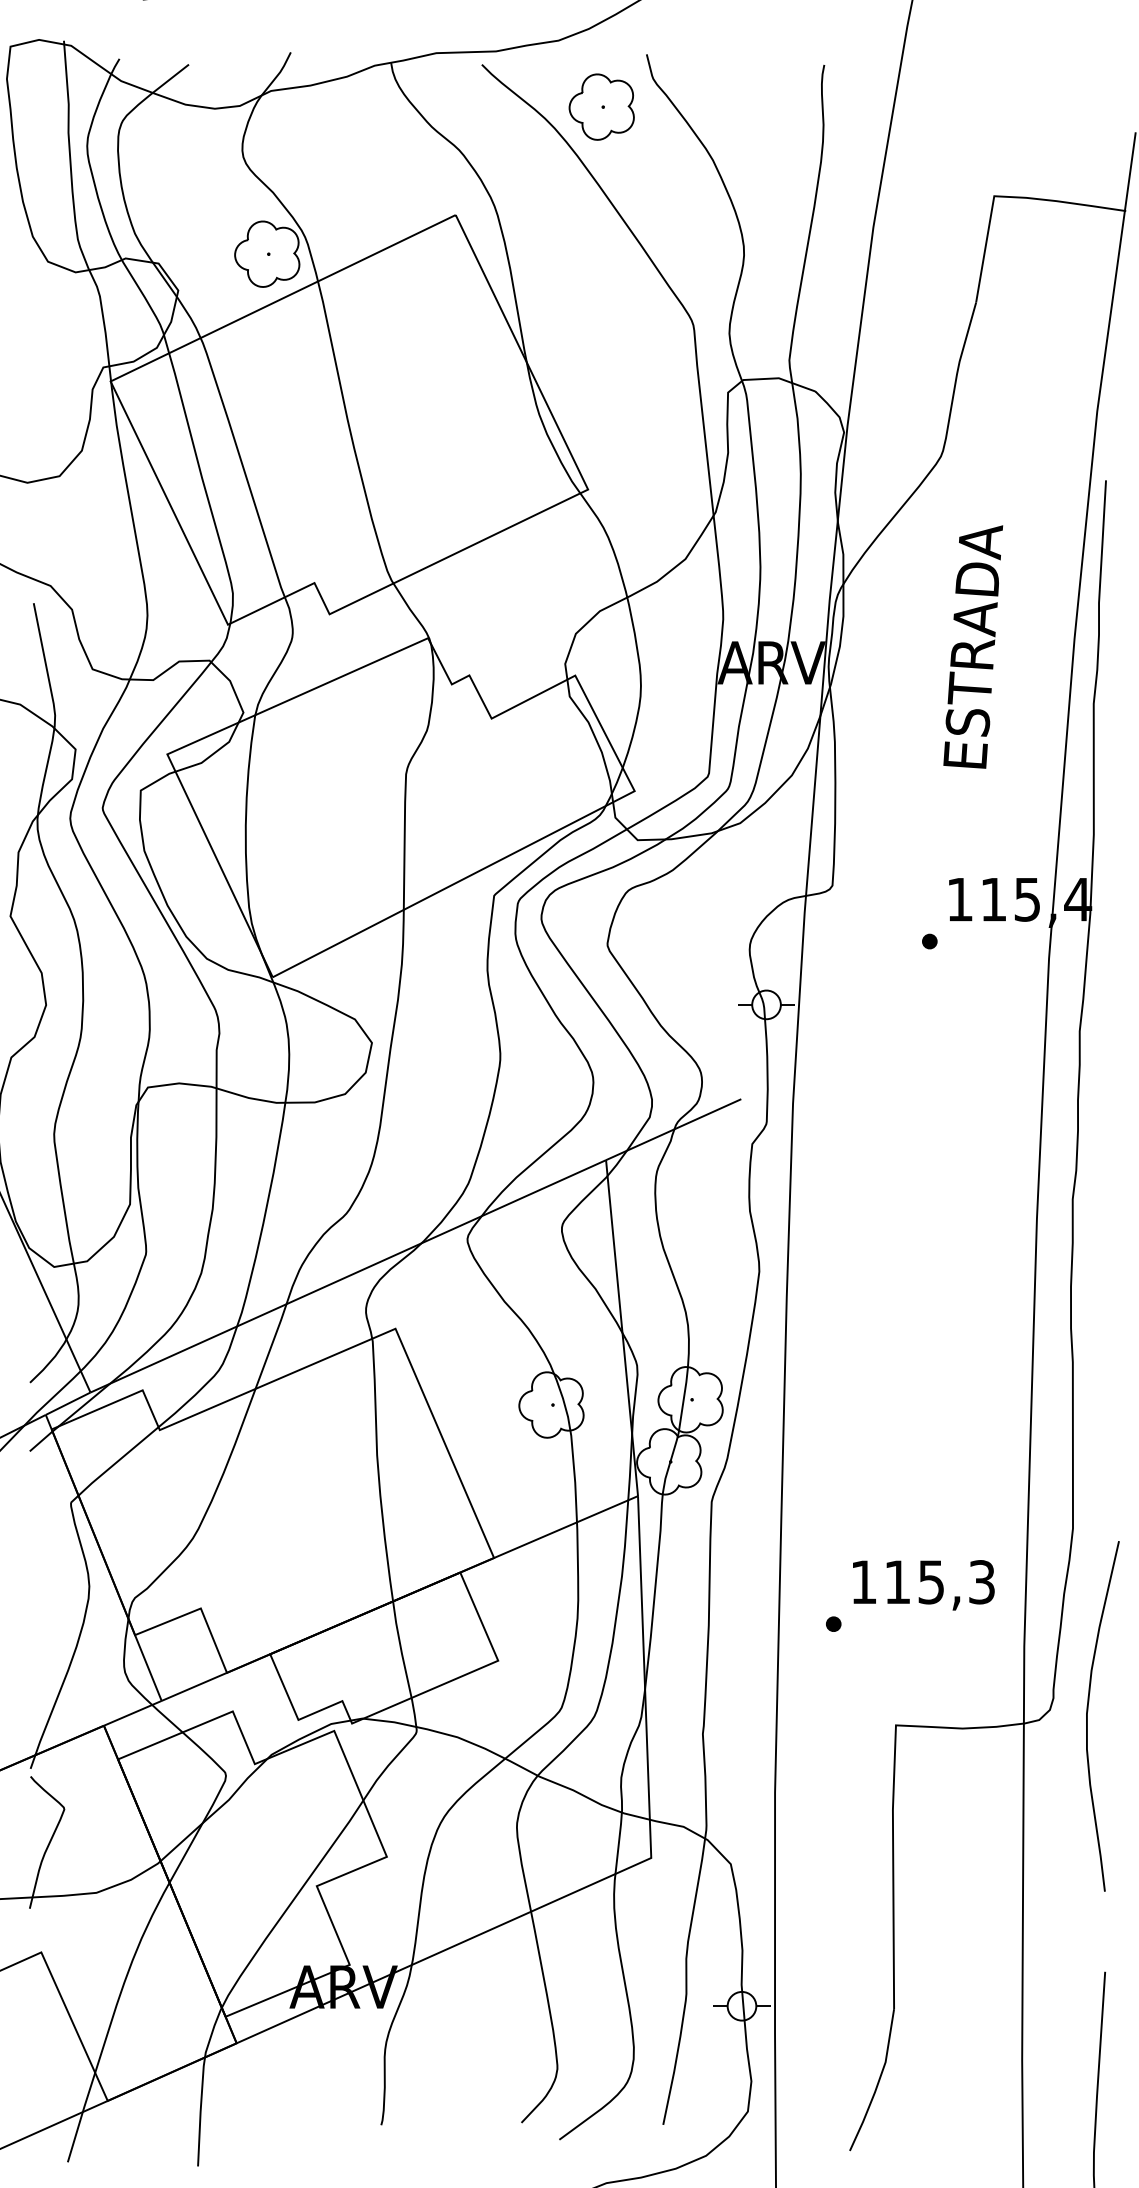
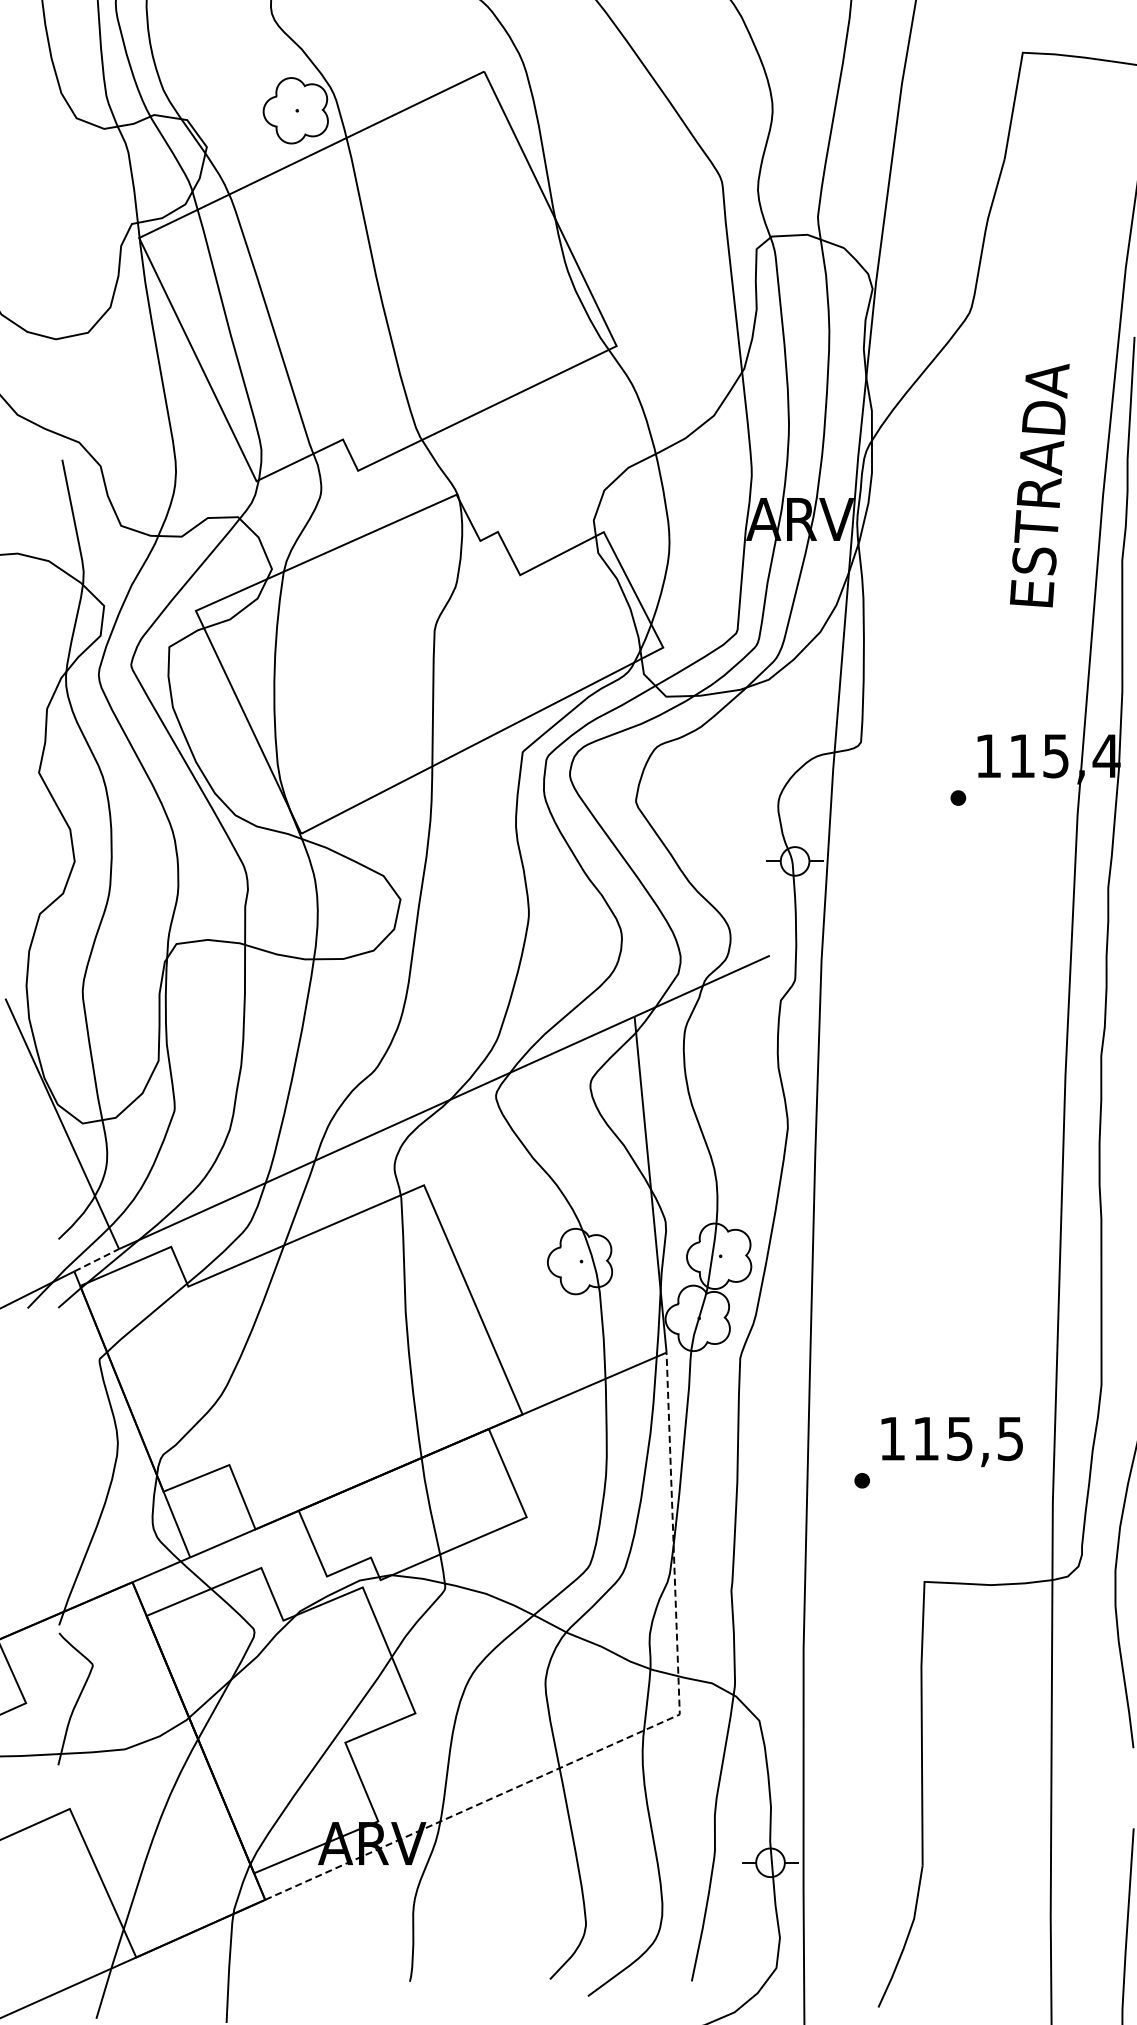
text: (973, 646) -> (1040, 485), moved
line: (68, 1403) -> (97, 1260), solid -> dashed
text: (981, 1581) -> (1010, 1438), 115,3 -> 115,5
line: (610, 1876) -> (639, 1733), solid -> dashed

